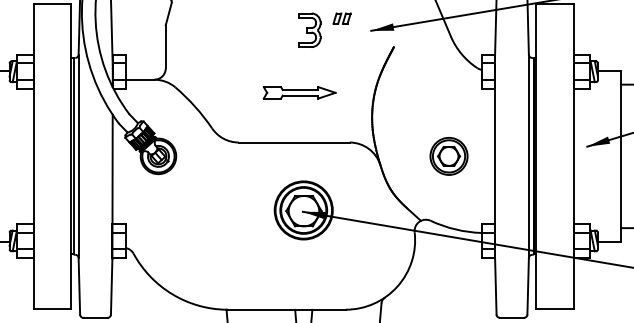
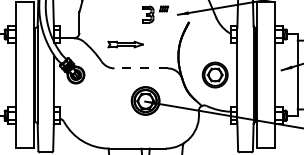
part: (299, 92) -> (125, 44), moved
line: (295, 142) -> (141, 68), solid -> dashed
part: (449, 155) -> (215, 74), size x1.4

